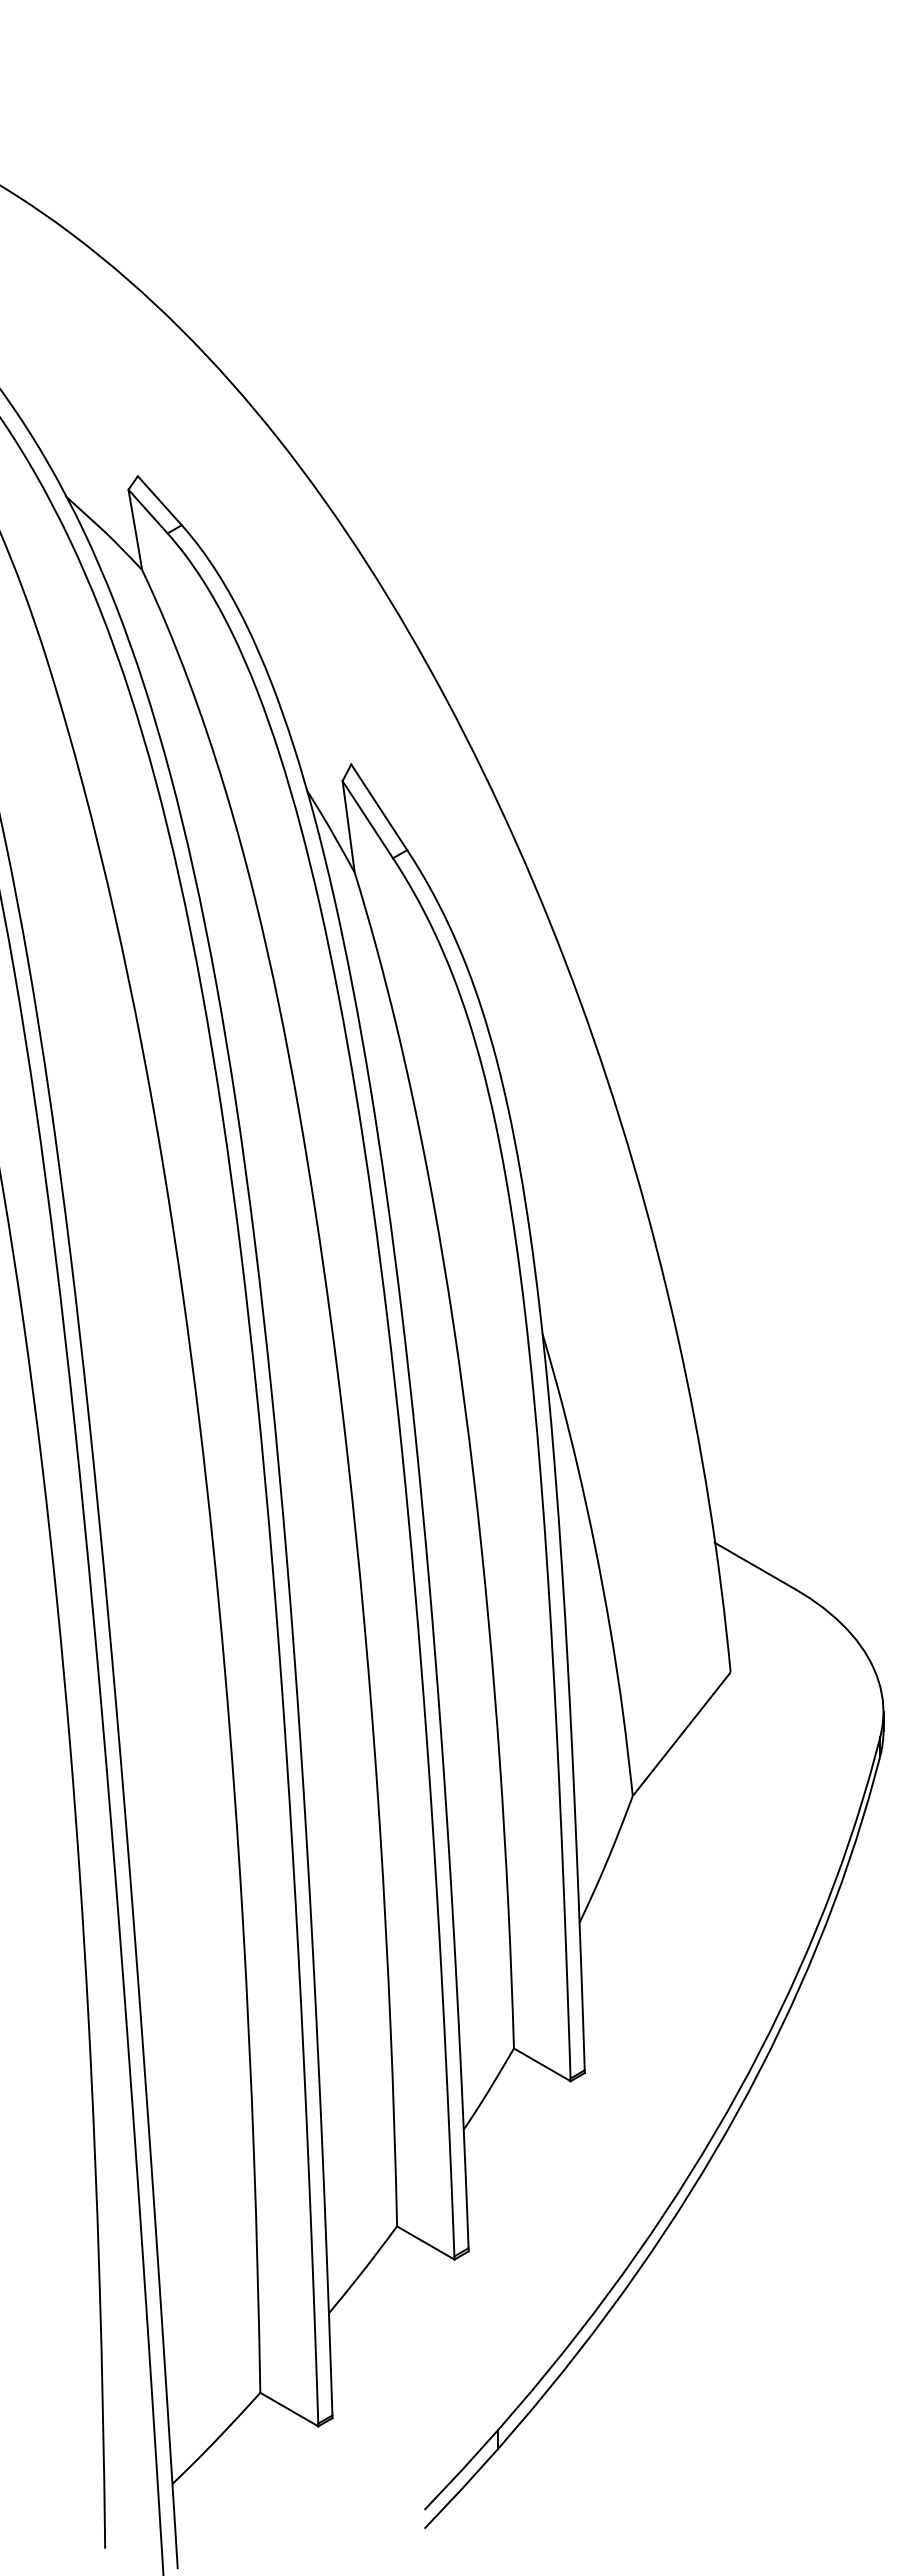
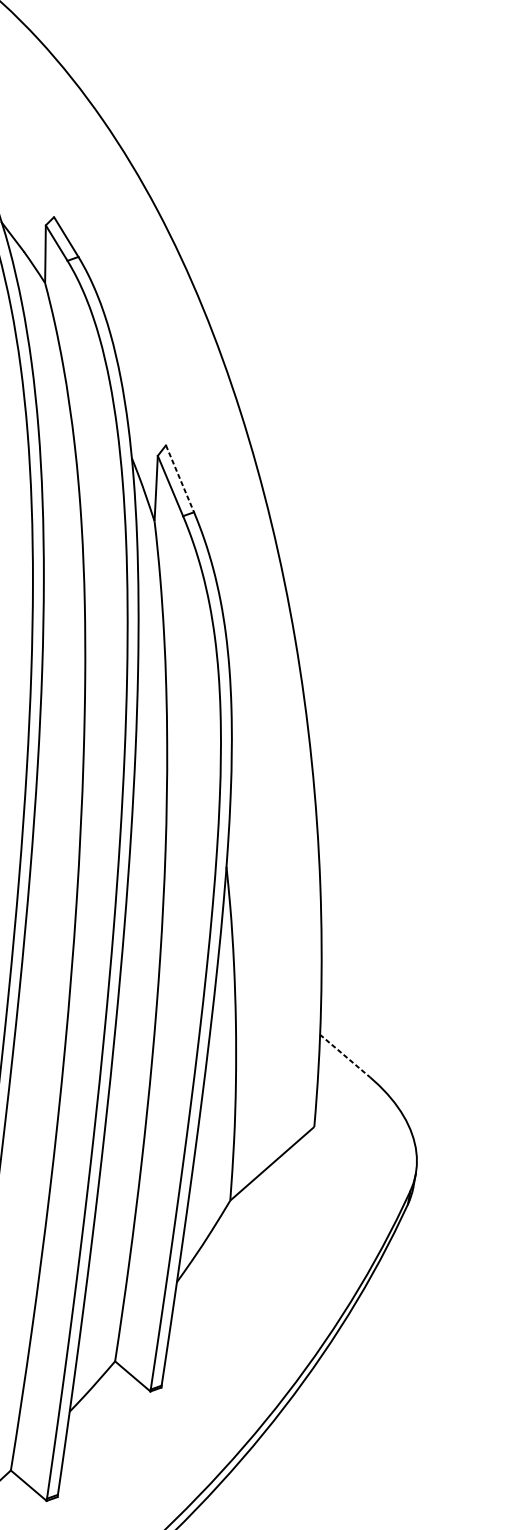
line: (379, 807) -> (180, 479), solid -> dashed
line: (755, 1566) -> (345, 1056), solid -> dashed

